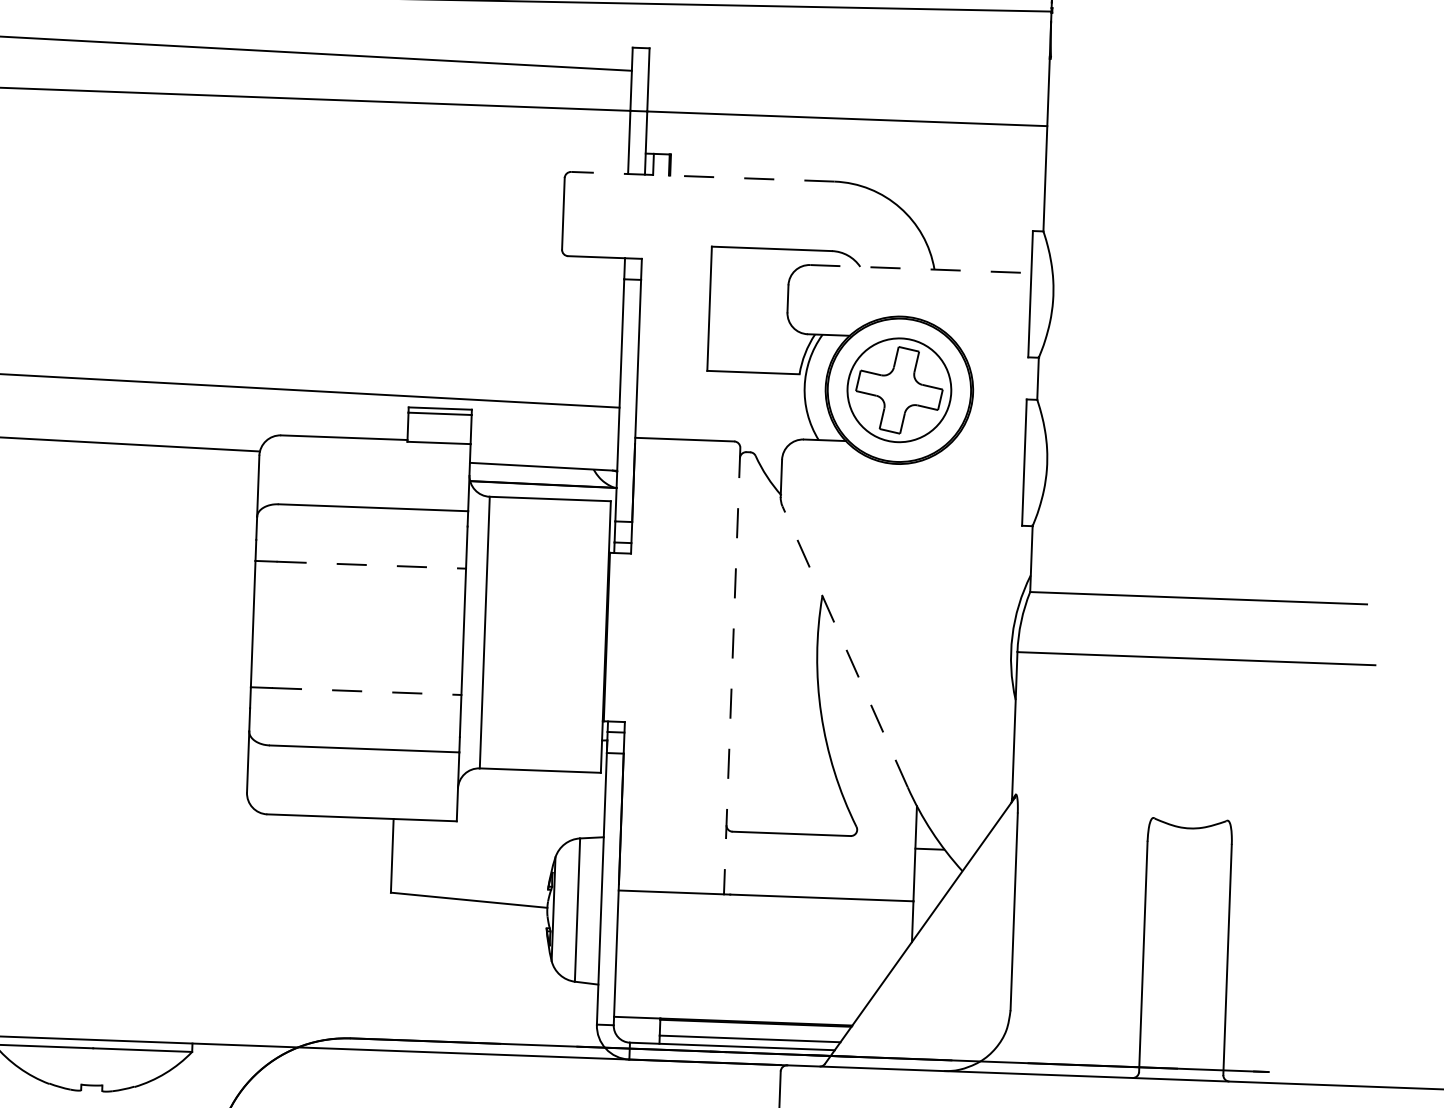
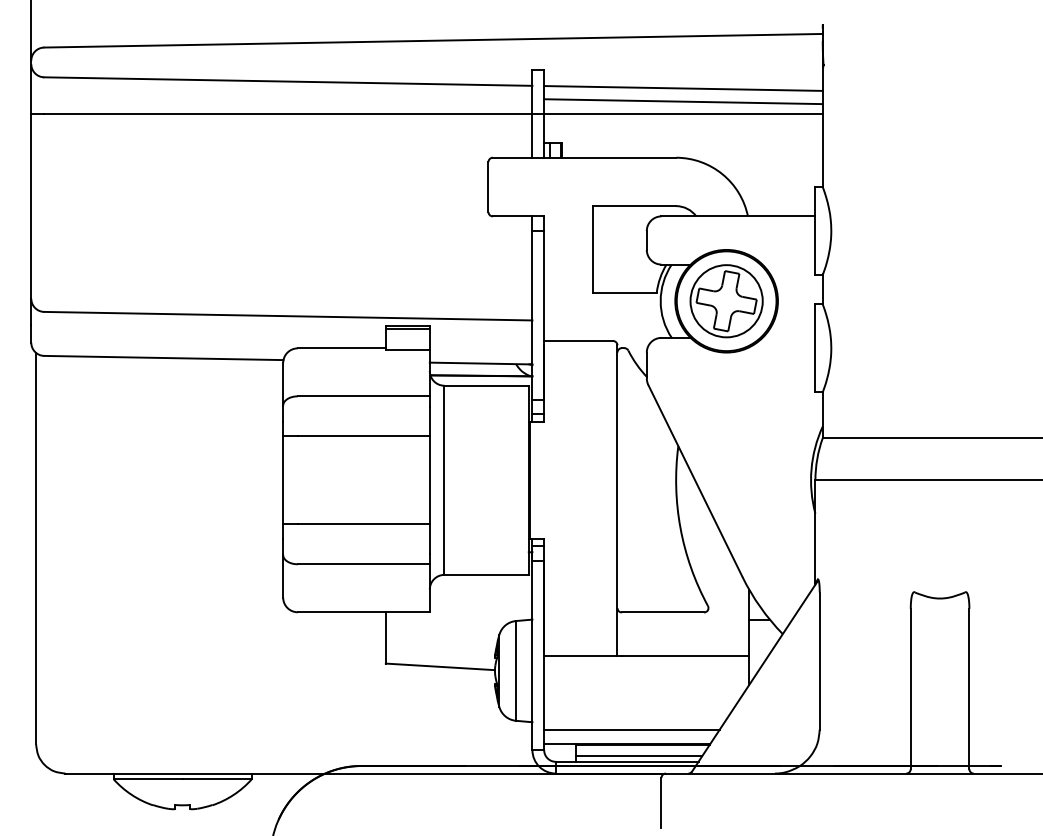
line: (848, 82) -> (683, 88), added
line: (847, 101) -> (683, 101), added
line: (702, 176) -> (584, 157), dashed -> solid
line: (920, 269) -> (738, 216), dashed -> solid
line: (370, 565) -> (363, 436), dashed -> solid
line: (845, 646) -> (695, 480), dashed -> solid
line: (732, 672) -> (617, 501), dashed -> solid
line: (366, 691) -> (363, 524), dashed -> solid
line: (740, 1000) -> (631, 729), added

